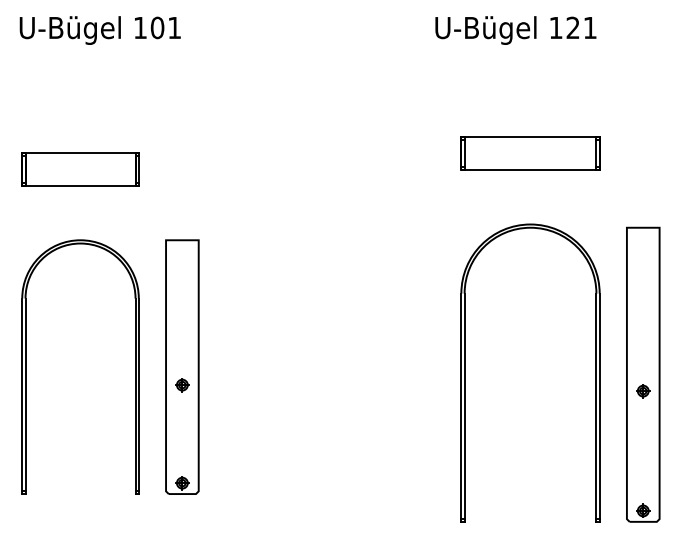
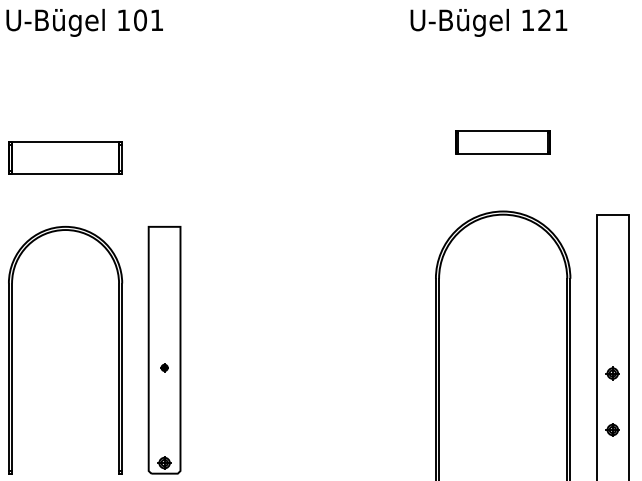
part: (530, 153) -> (503, 142), size x0.7
part: (182, 385) -> (164, 368), size x0.6
part: (643, 449) -> (613, 430), added

